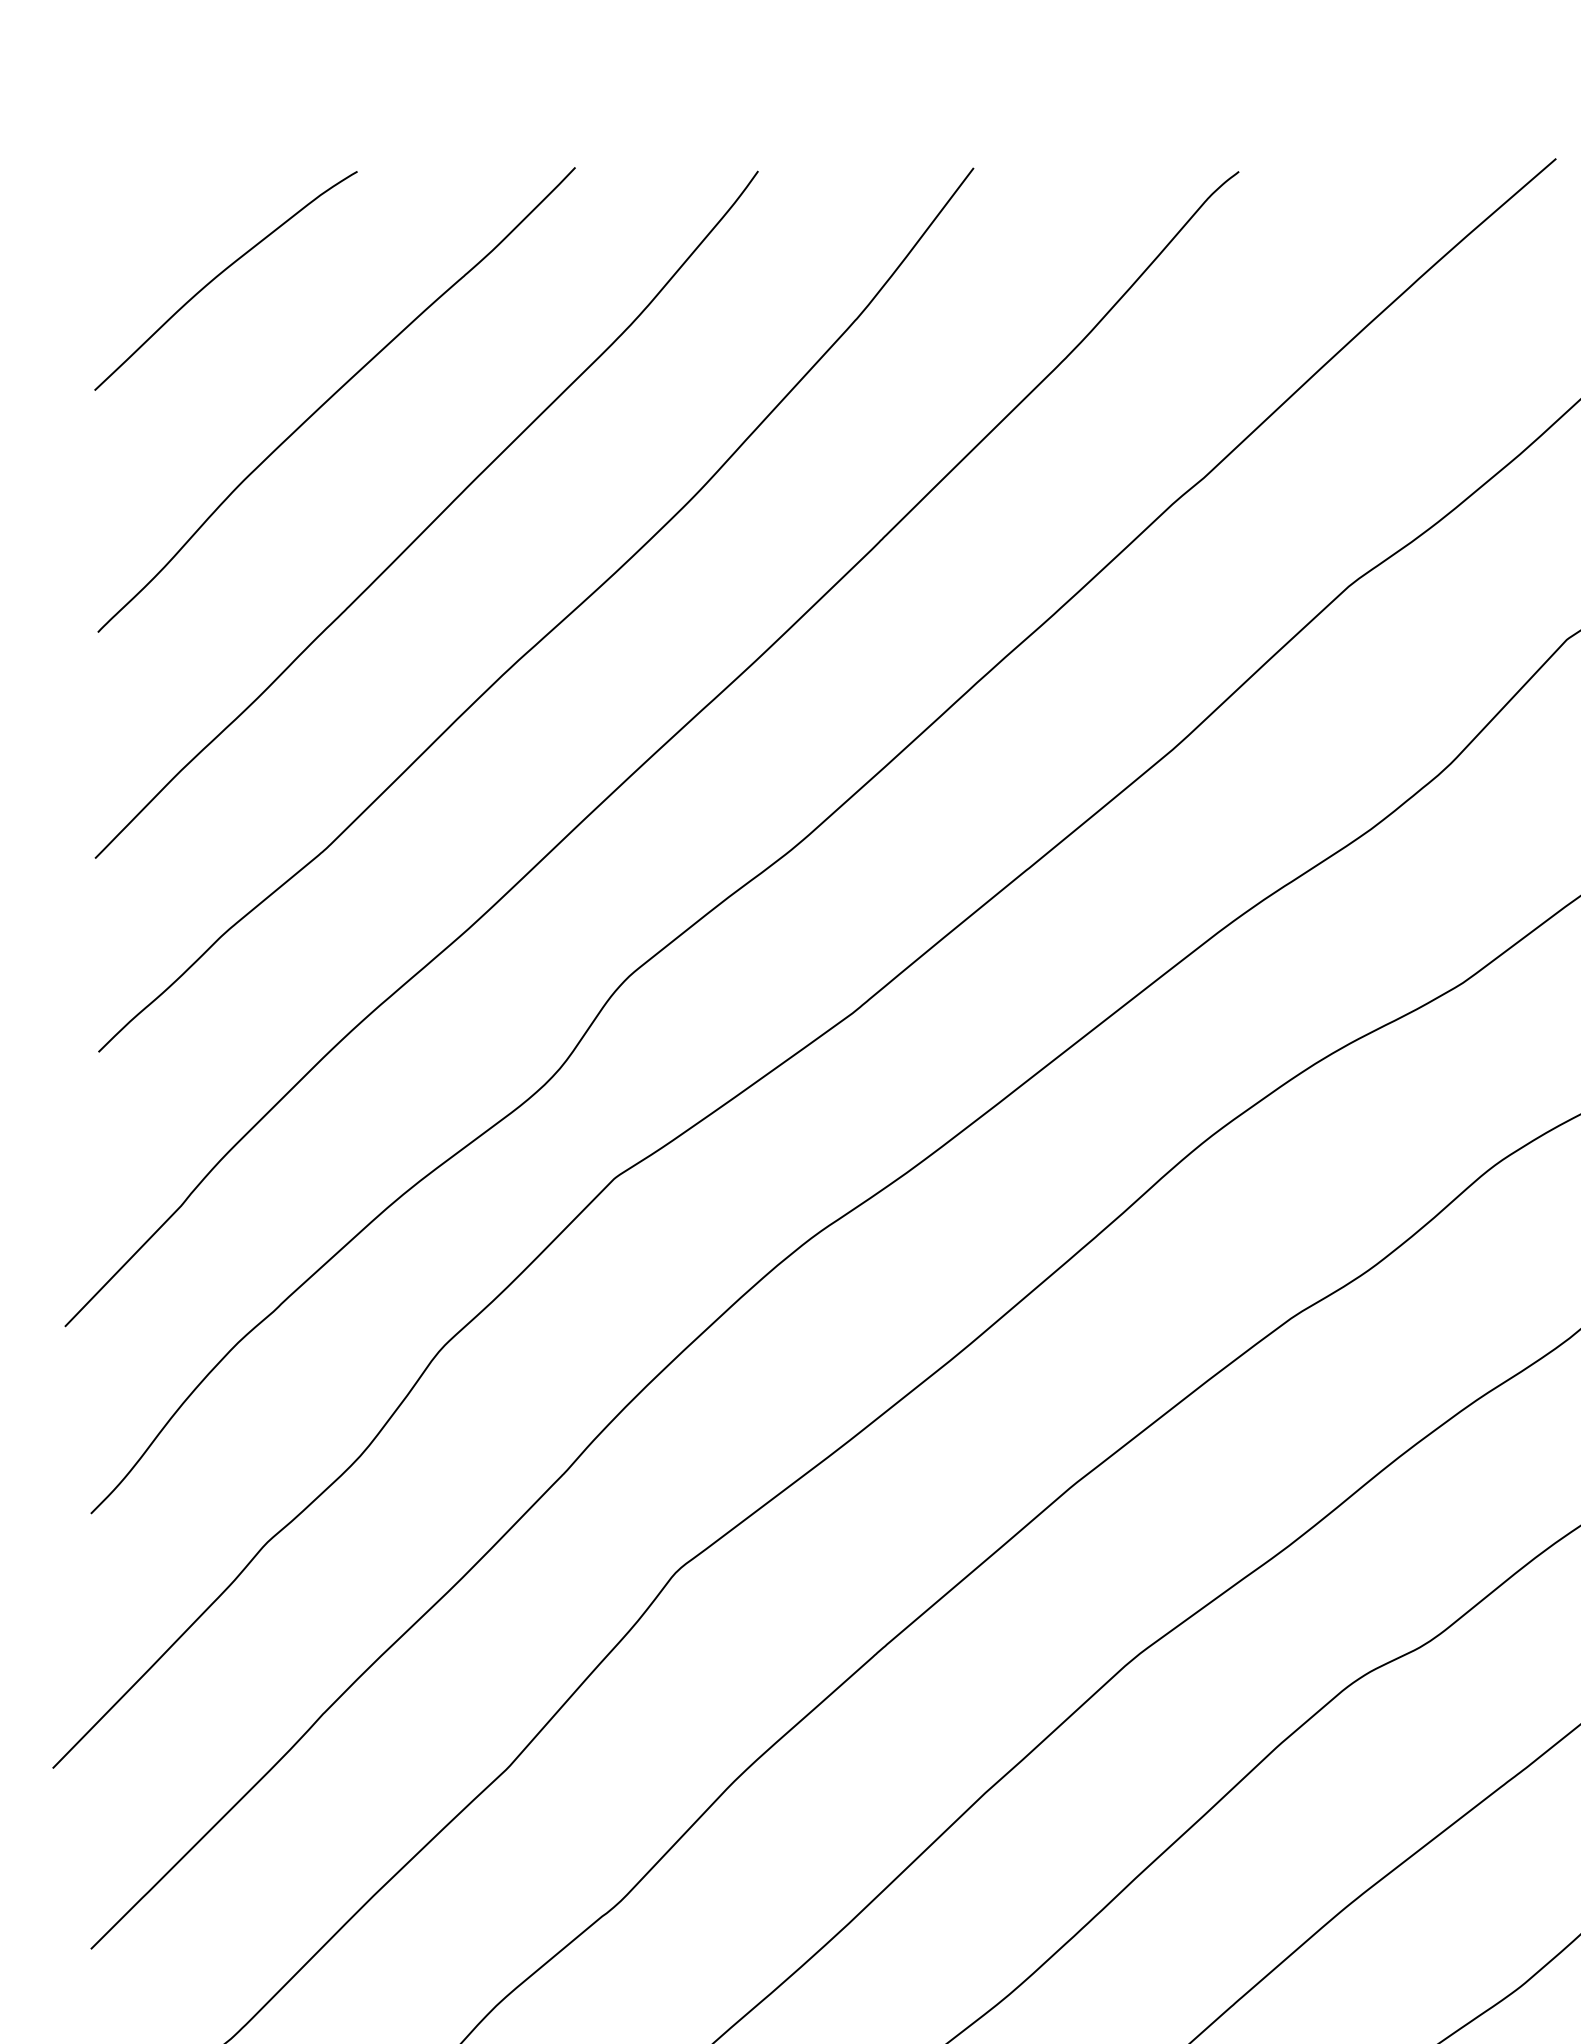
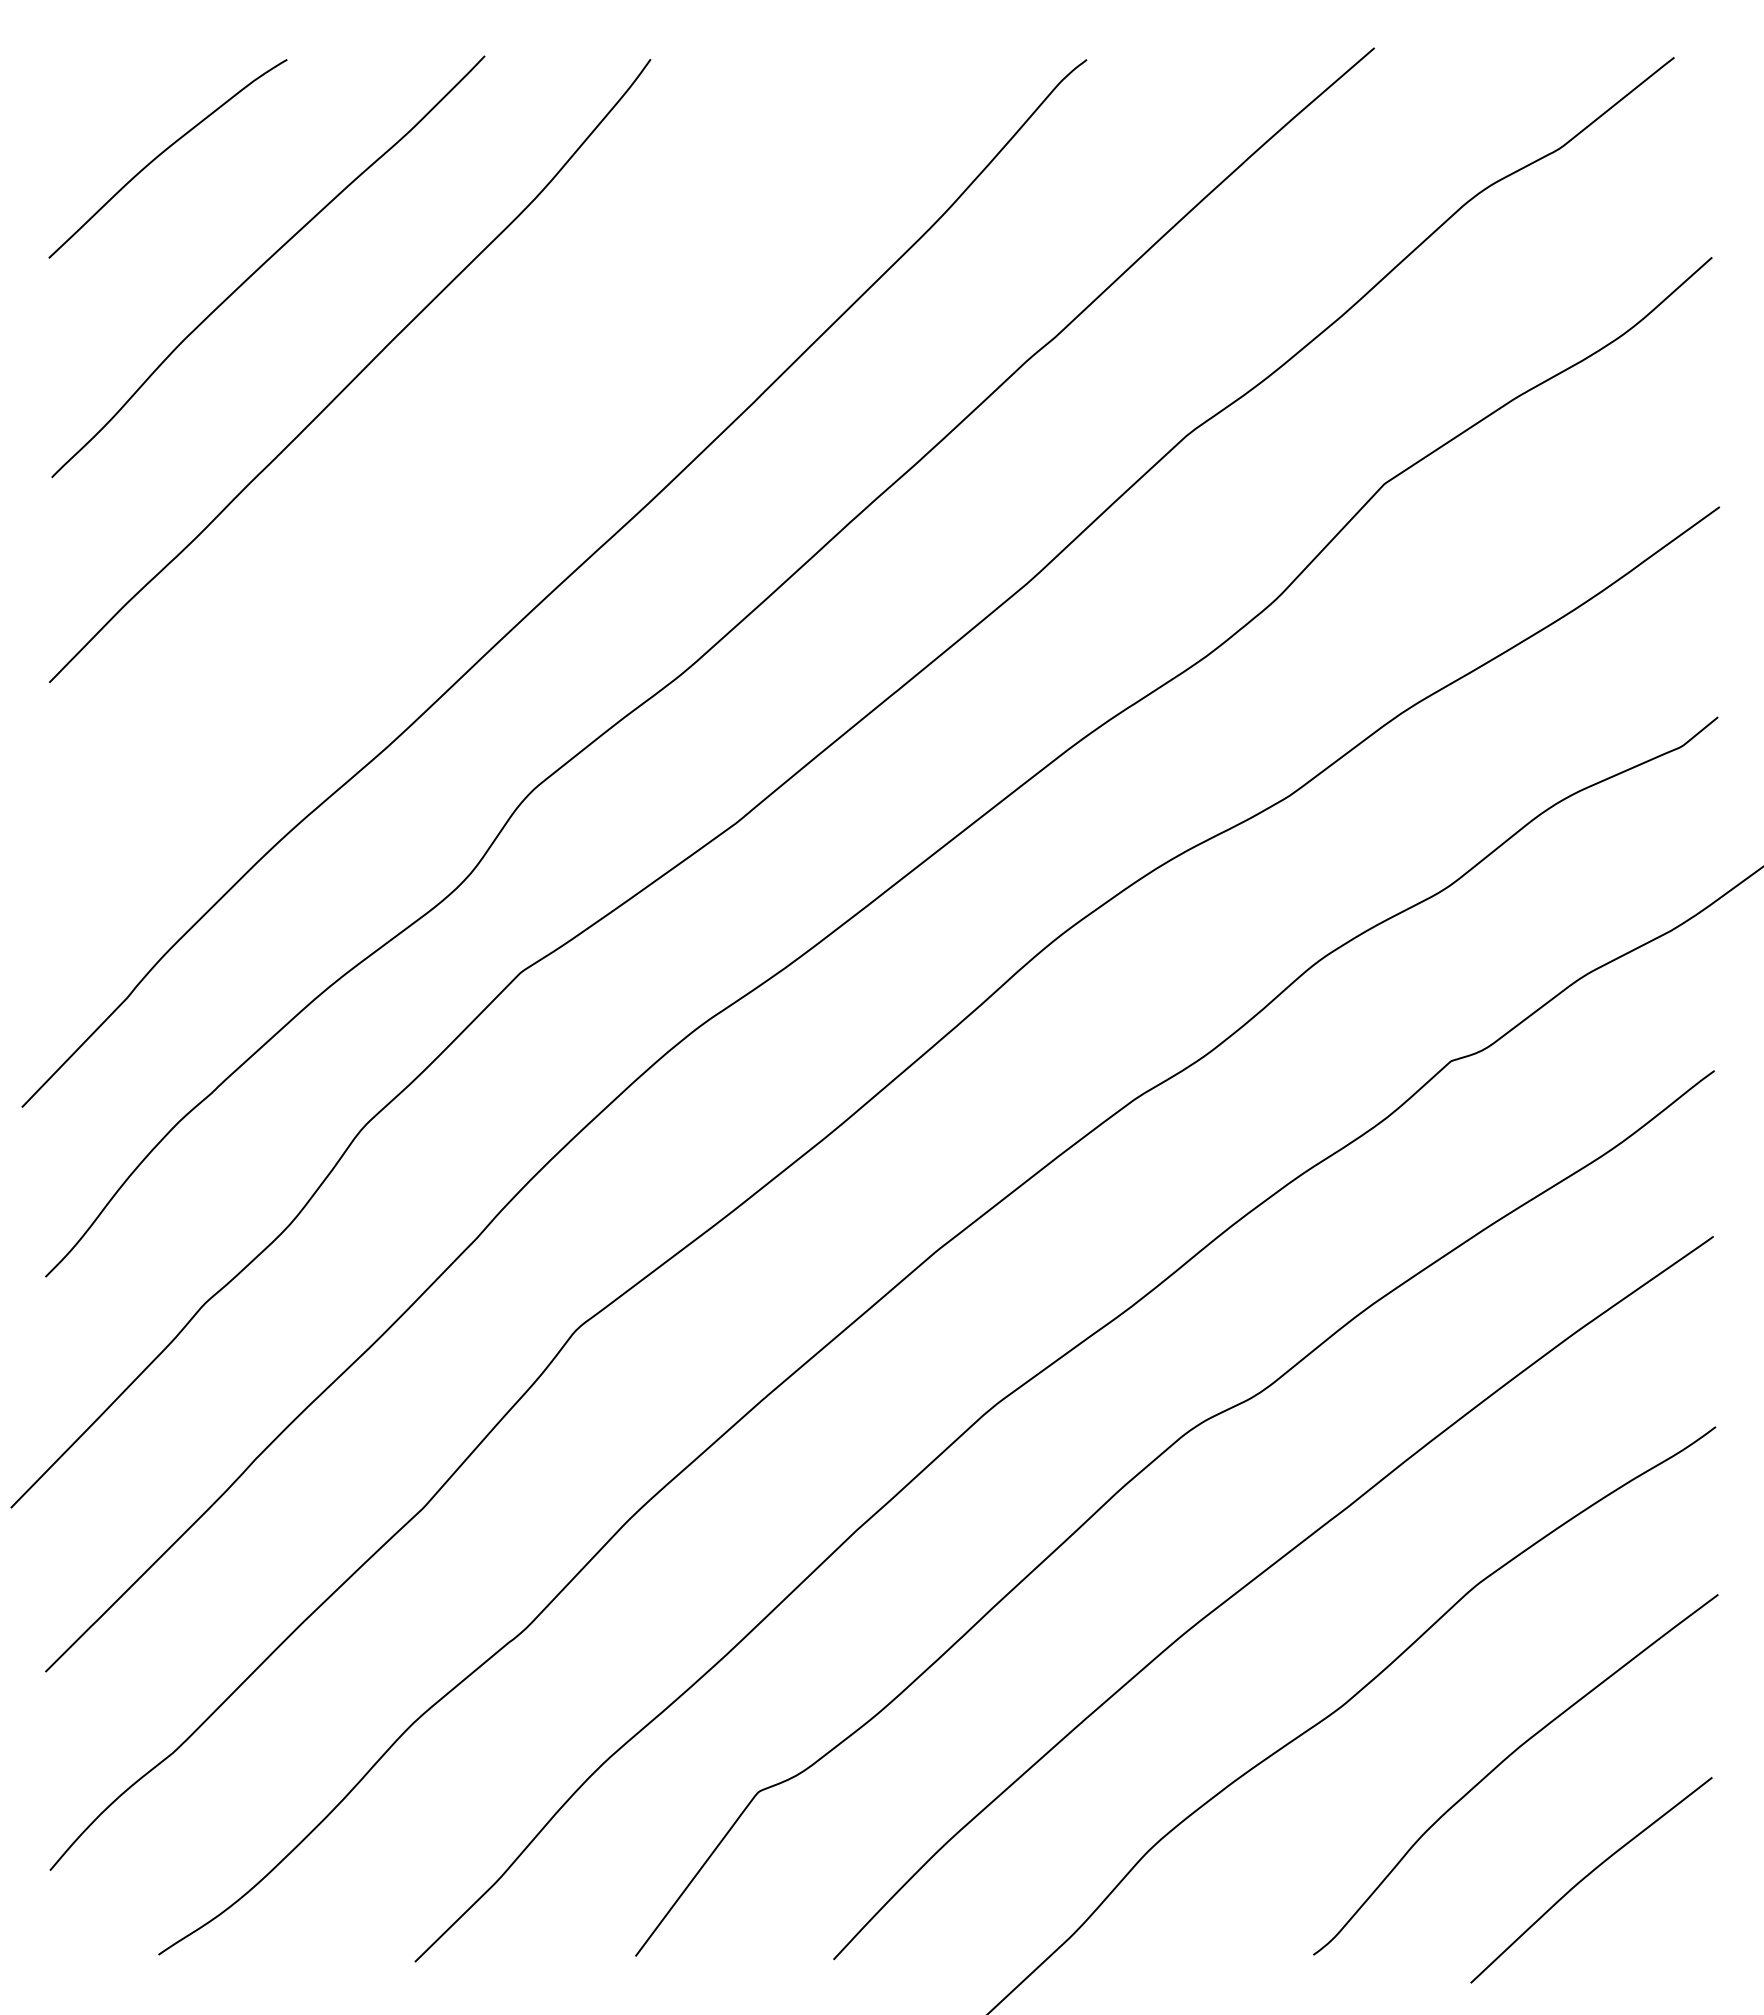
curve: (554, 626) -> (465, 472), removed

